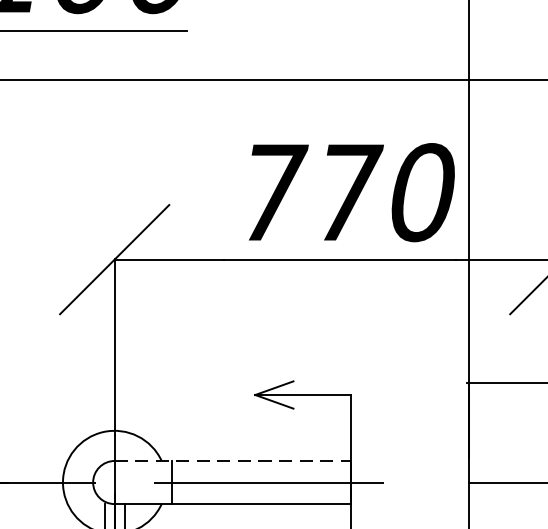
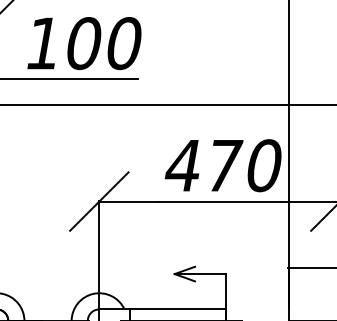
text: (271, 192) -> (183, 165), 770 -> 470
line: (234, 461) -> (163, 309), dashed -> solid

